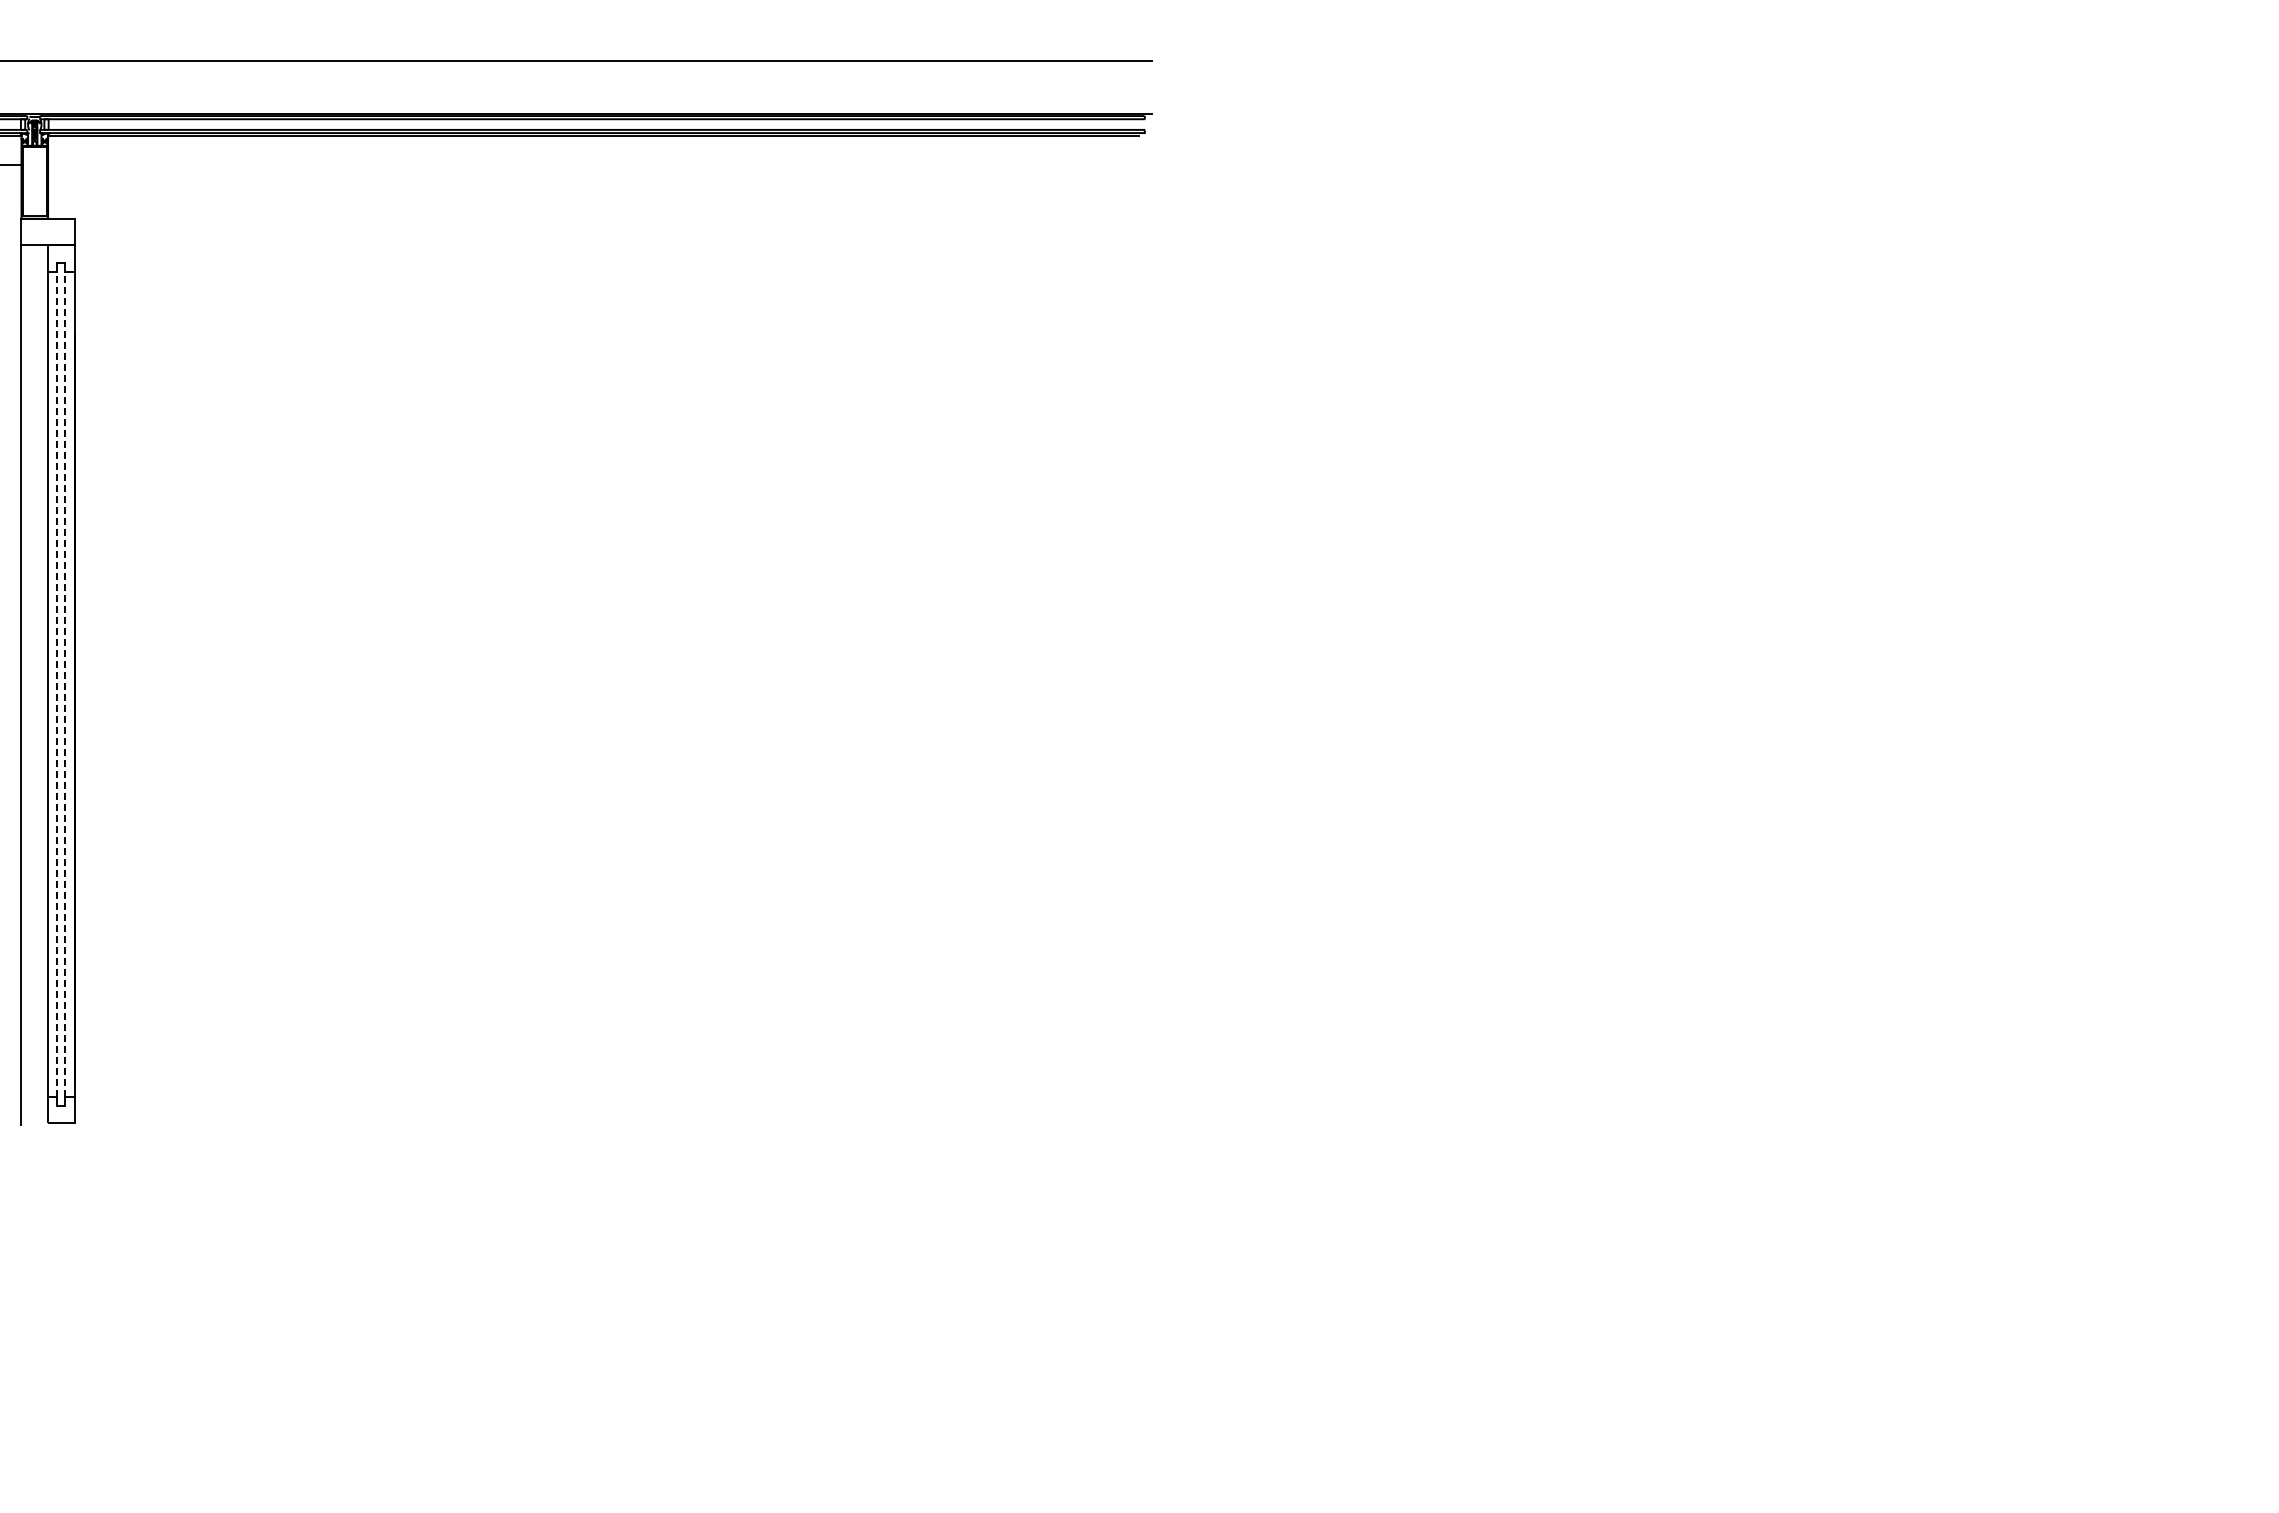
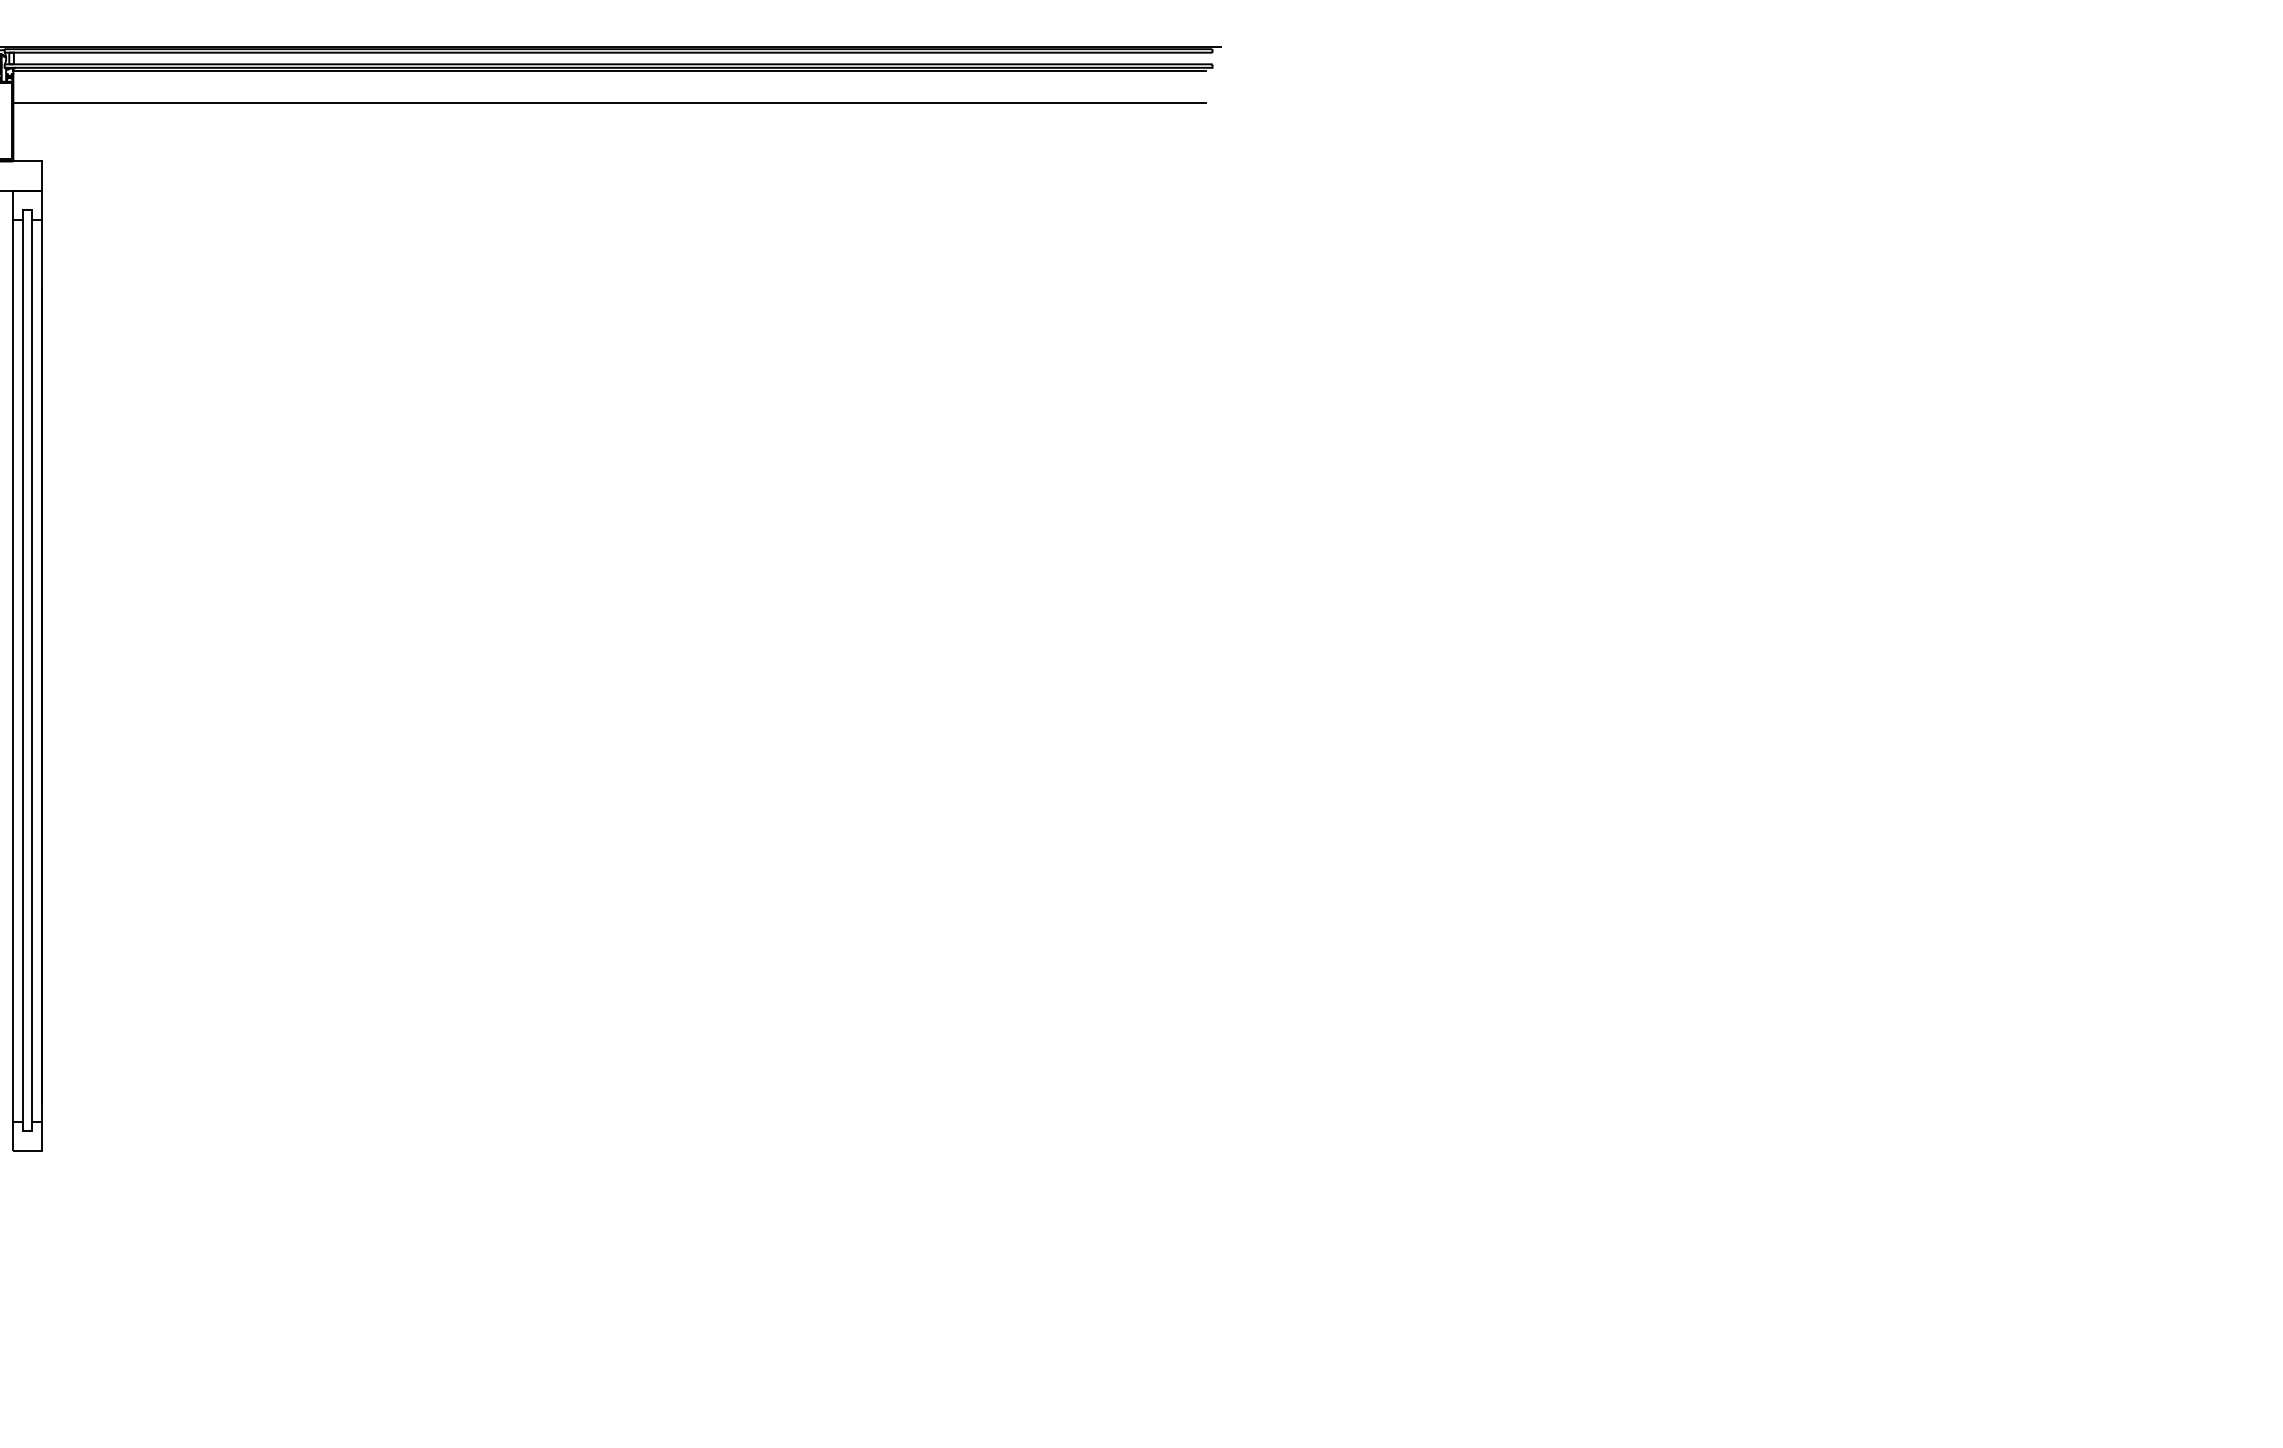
line: (593, 165) -> (609, 103), added
line: (57, 683) -> (23, 669), dashed -> solid
line: (65, 683) -> (32, 669), dashed -> solid

